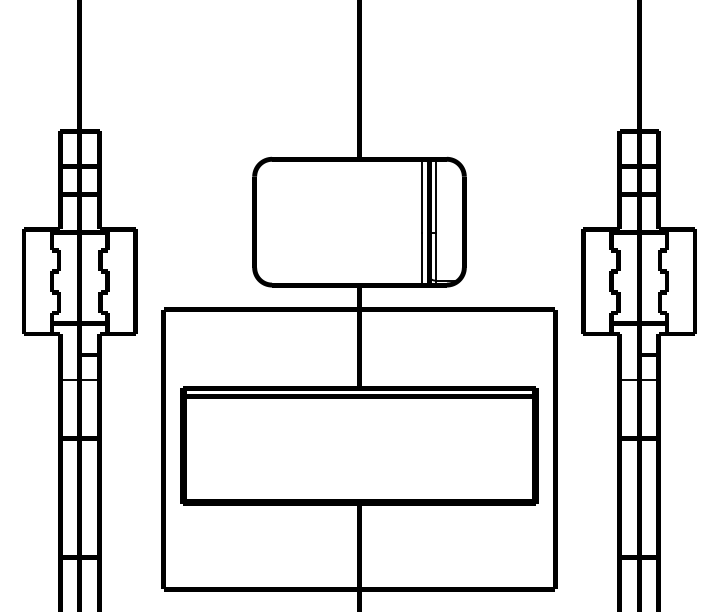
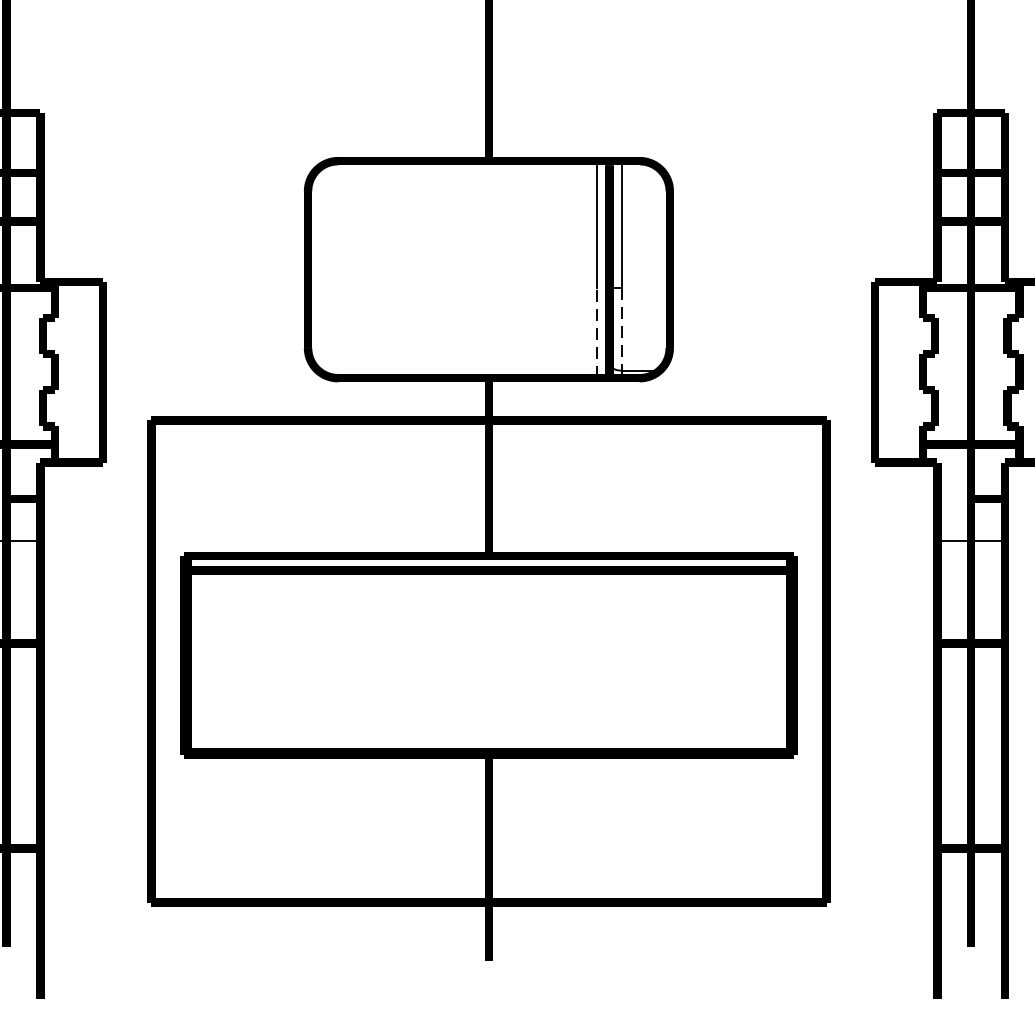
line: (436, 257) -> (621, 330), solid -> dashed
line: (422, 258) -> (597, 332), solid -> dashed

